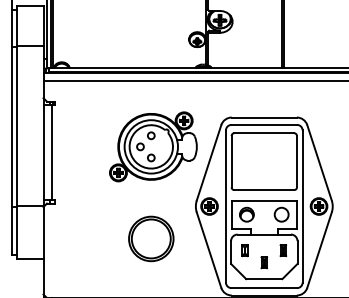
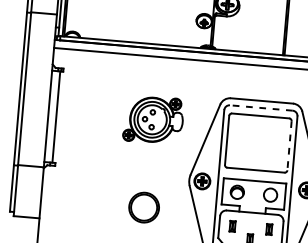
line: (264, 124) -> (261, 107), solid -> dashed
part: (153, 146) -> (153, 119), size x0.7
line: (296, 161) -> (289, 145), solid -> dashed
part: (151, 238) -> (144, 207), size x0.7

